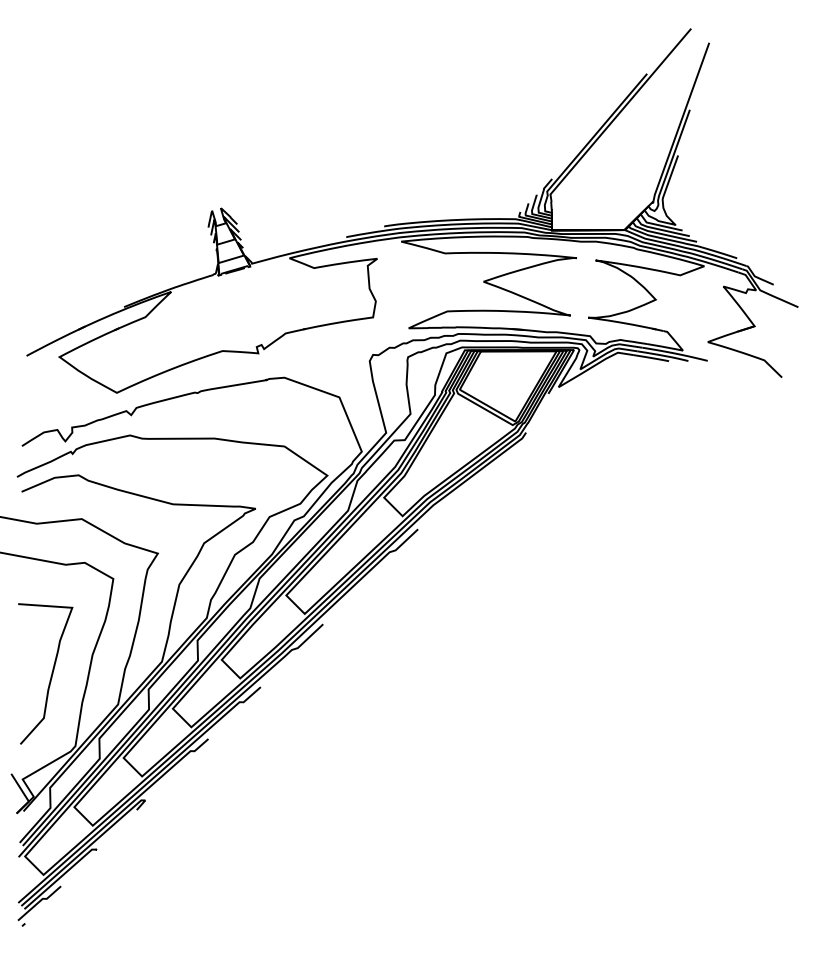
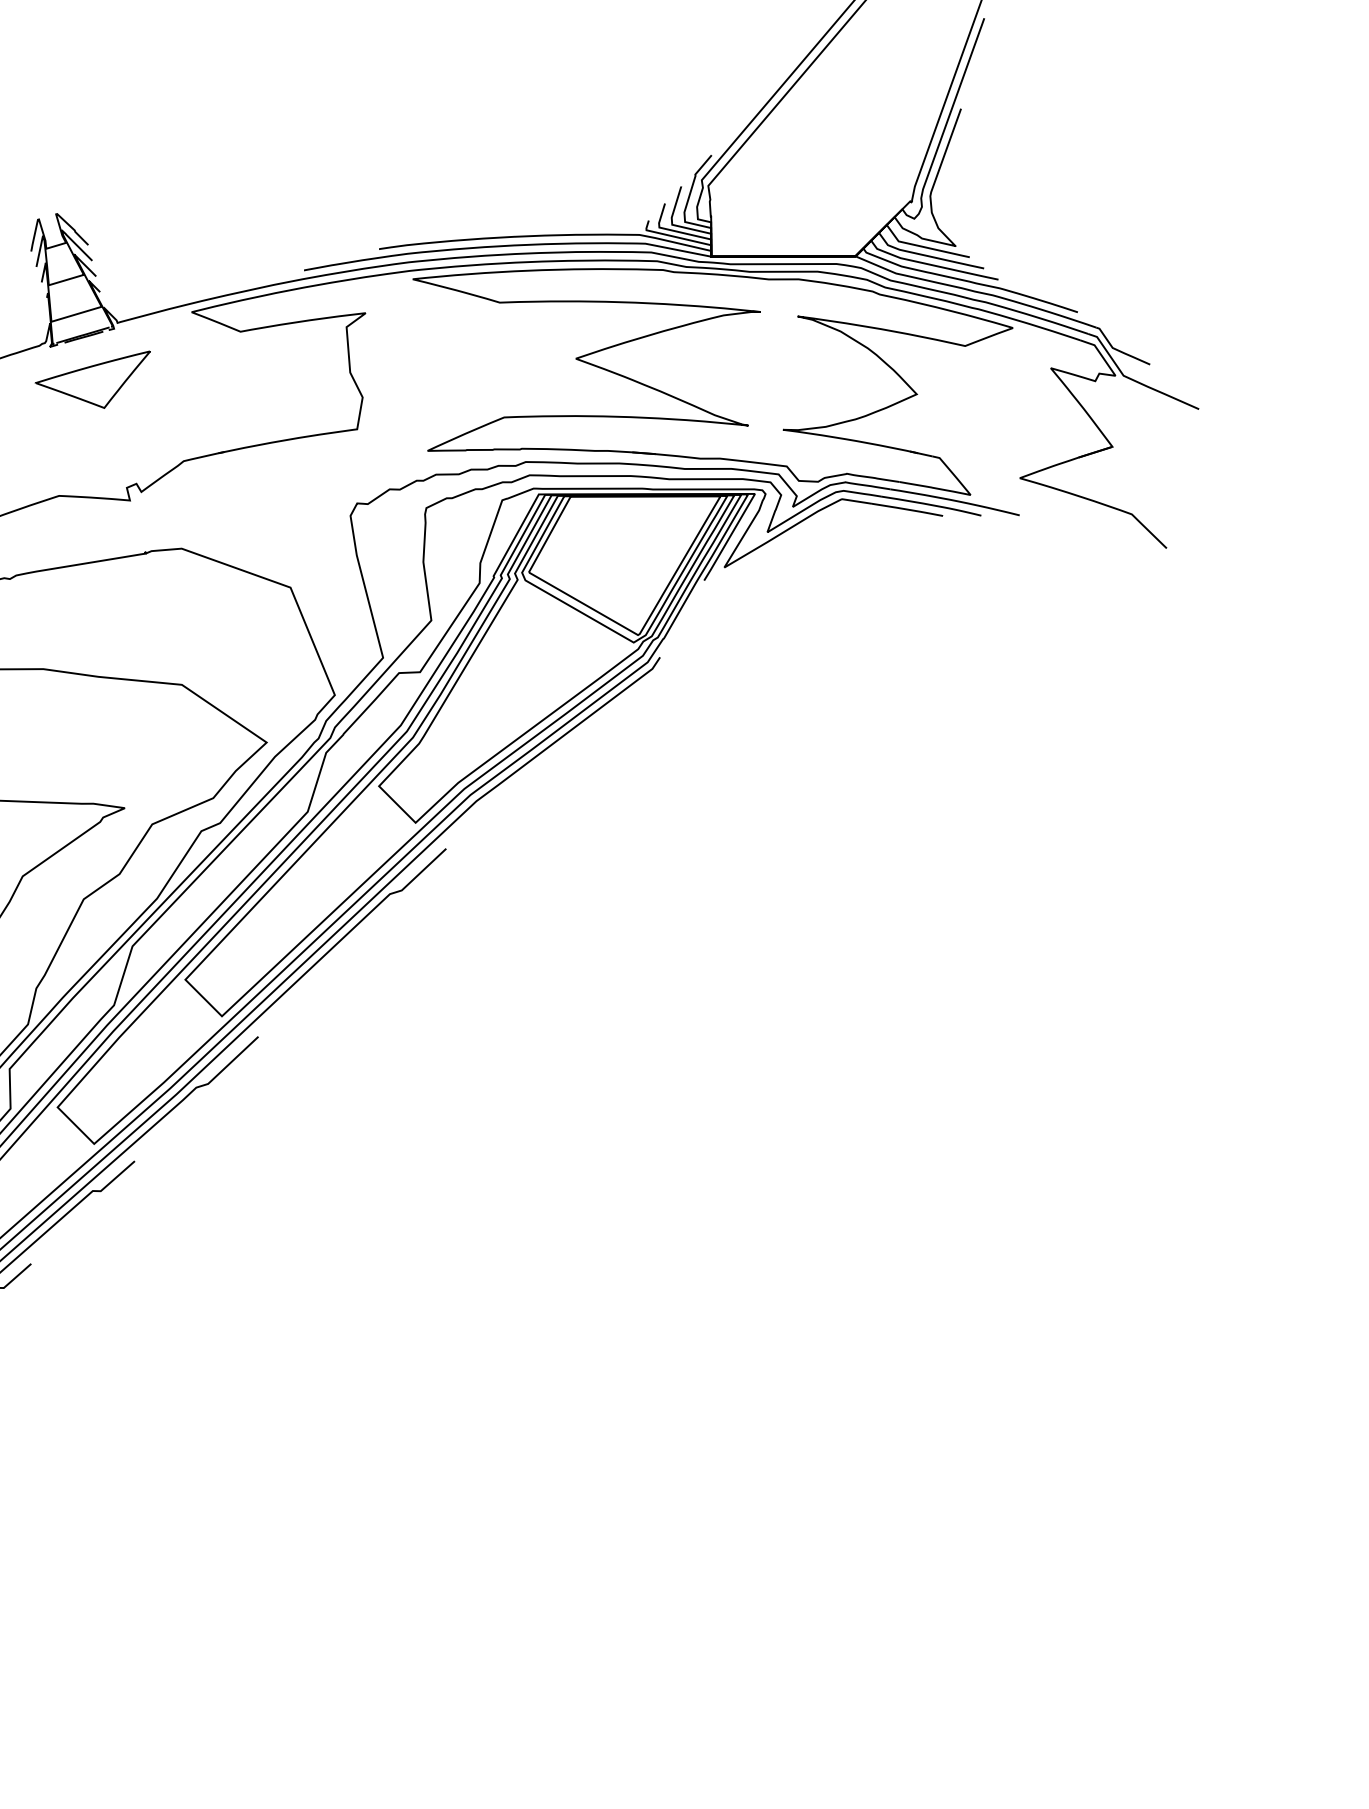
part: (239, 292) -> (92, 379), added

